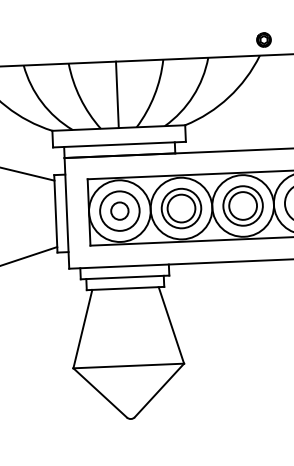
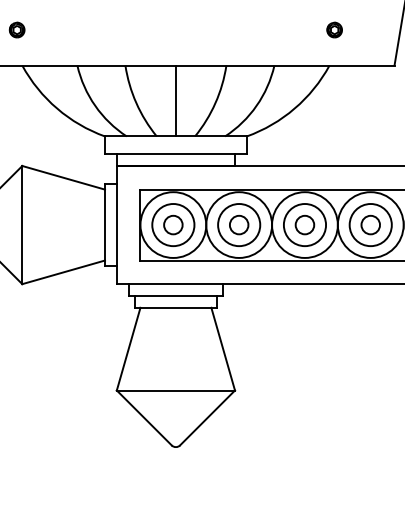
part: (263, 39) -> (334, 29), moved
circle: (242, 205) -> (304, 224), size x0.62
circle: (180, 208) -> (238, 224), size x0.62

